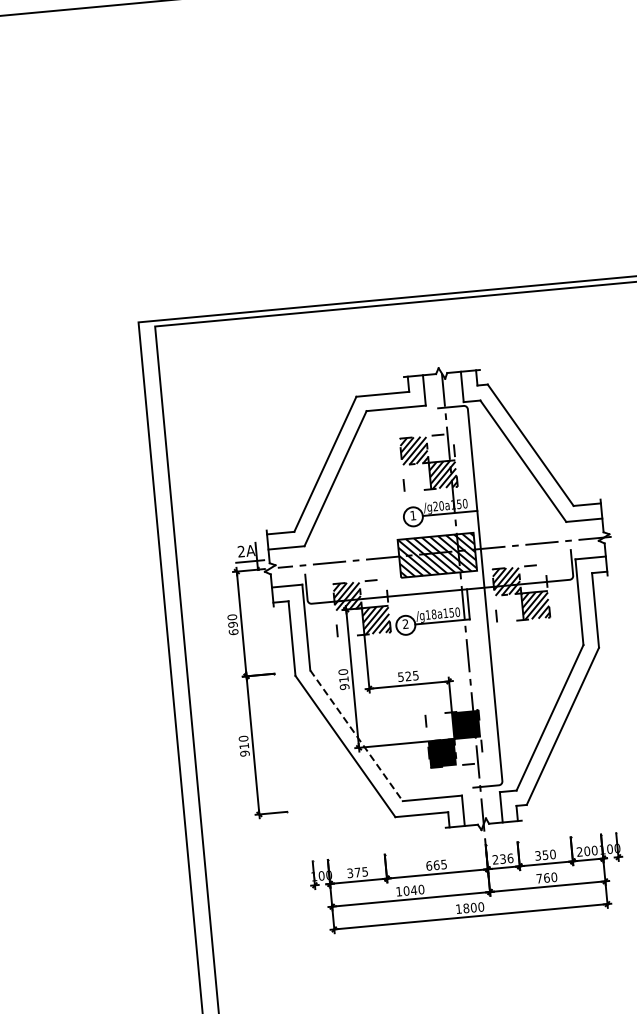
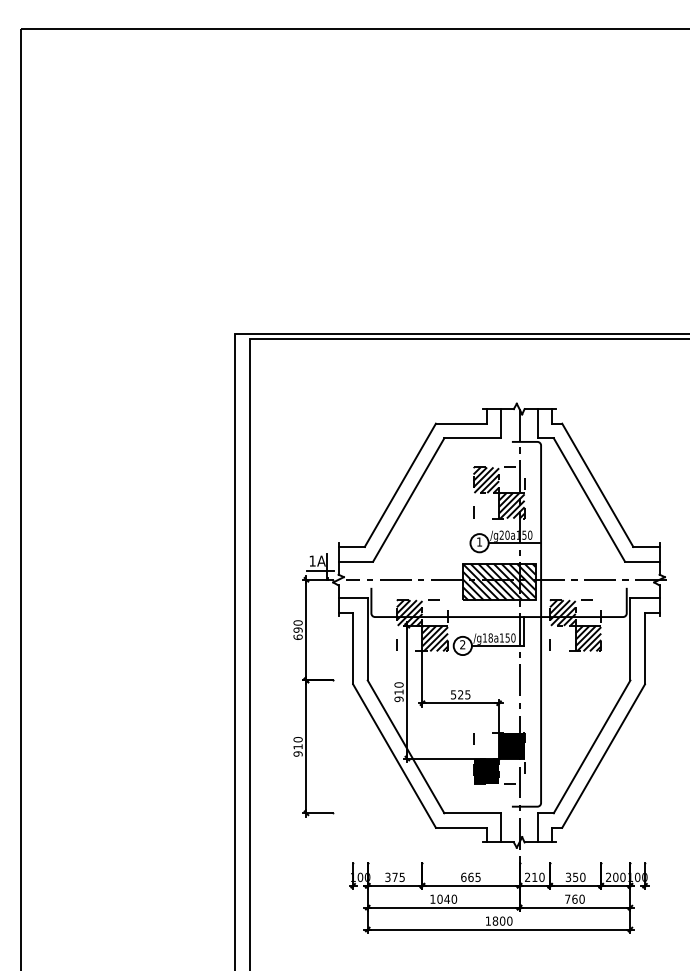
text: (241, 550) -> (312, 560), 2A -> 1A
line: (356, 735) -> (406, 746), dashed -> solid
text: (506, 858) -> (538, 877), 236 -> 210

